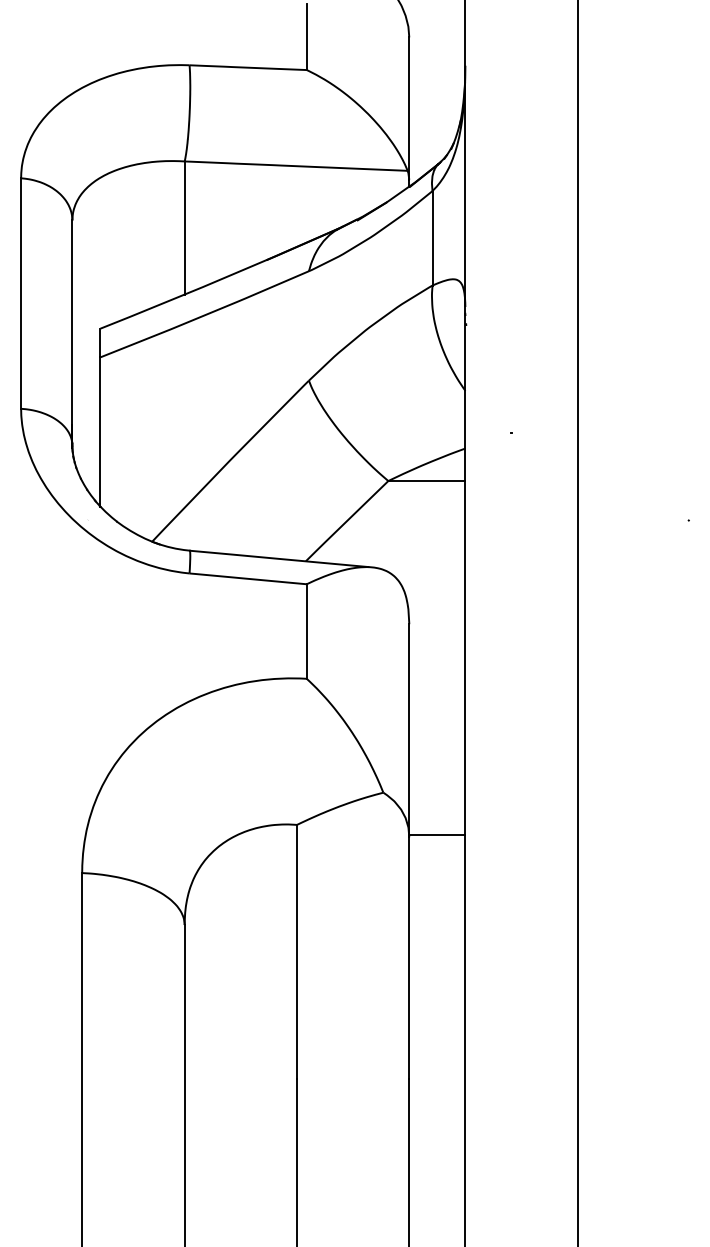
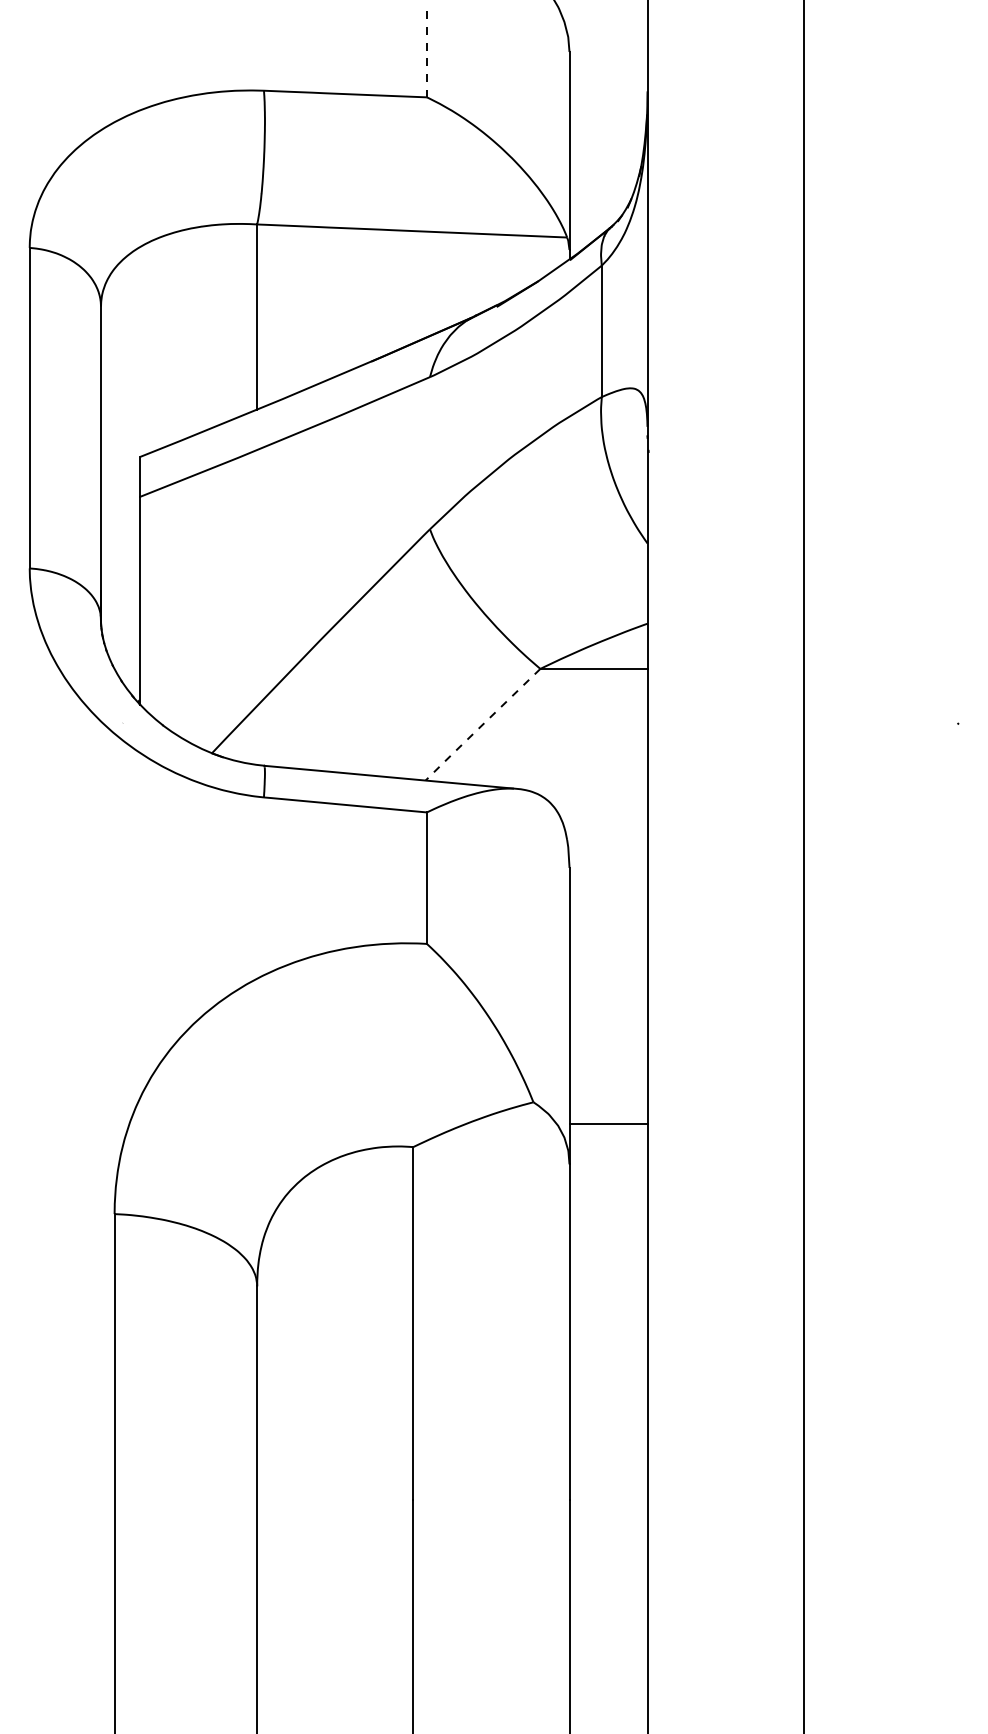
line: (306, 37) -> (426, 51), solid -> dashed
line: (346, 521) -> (481, 725), solid -> dashed
line: (437, 835) -> (608, 1124), moved

